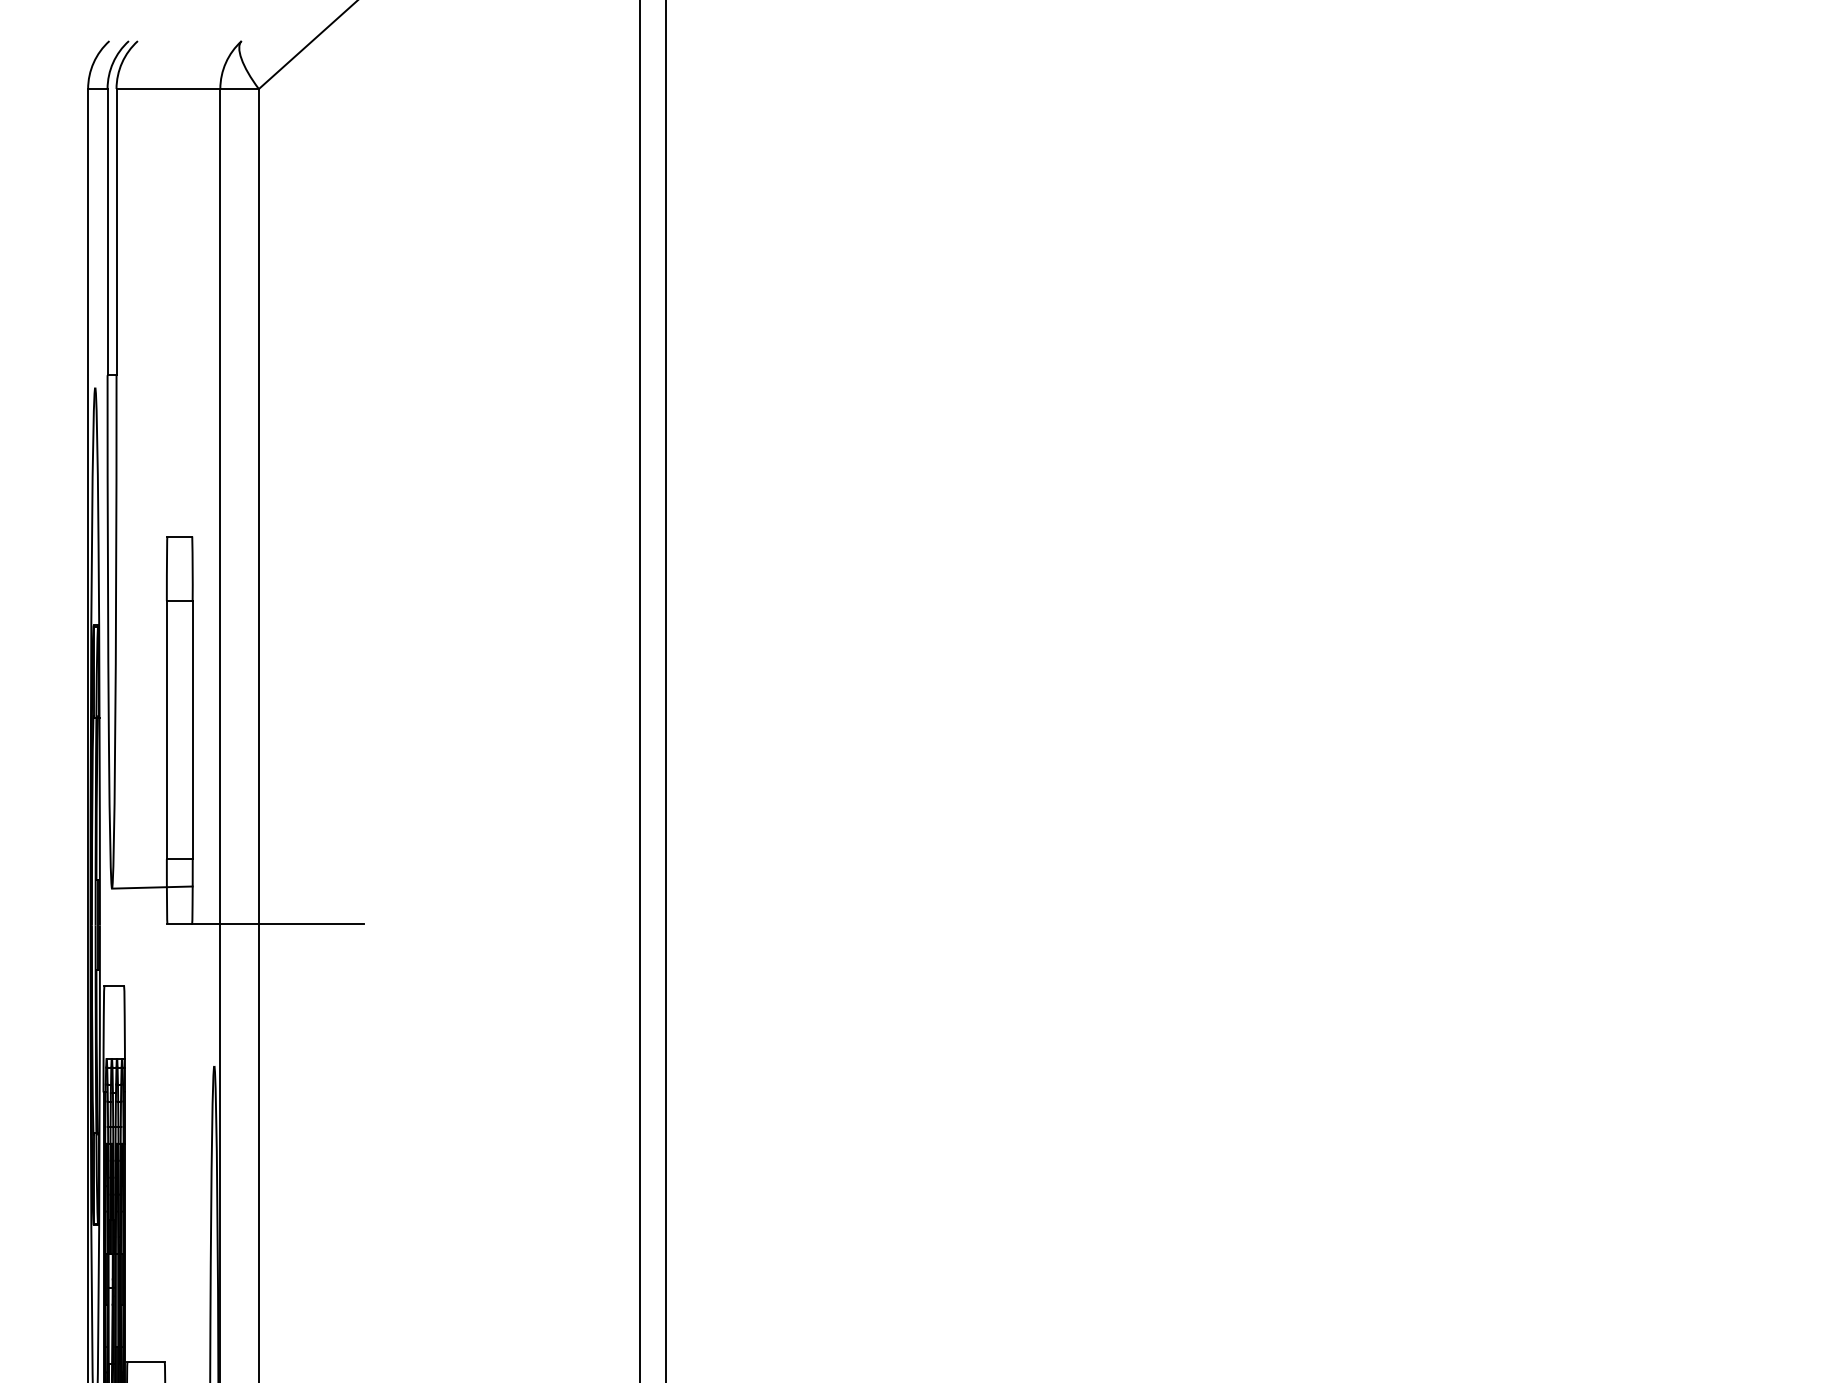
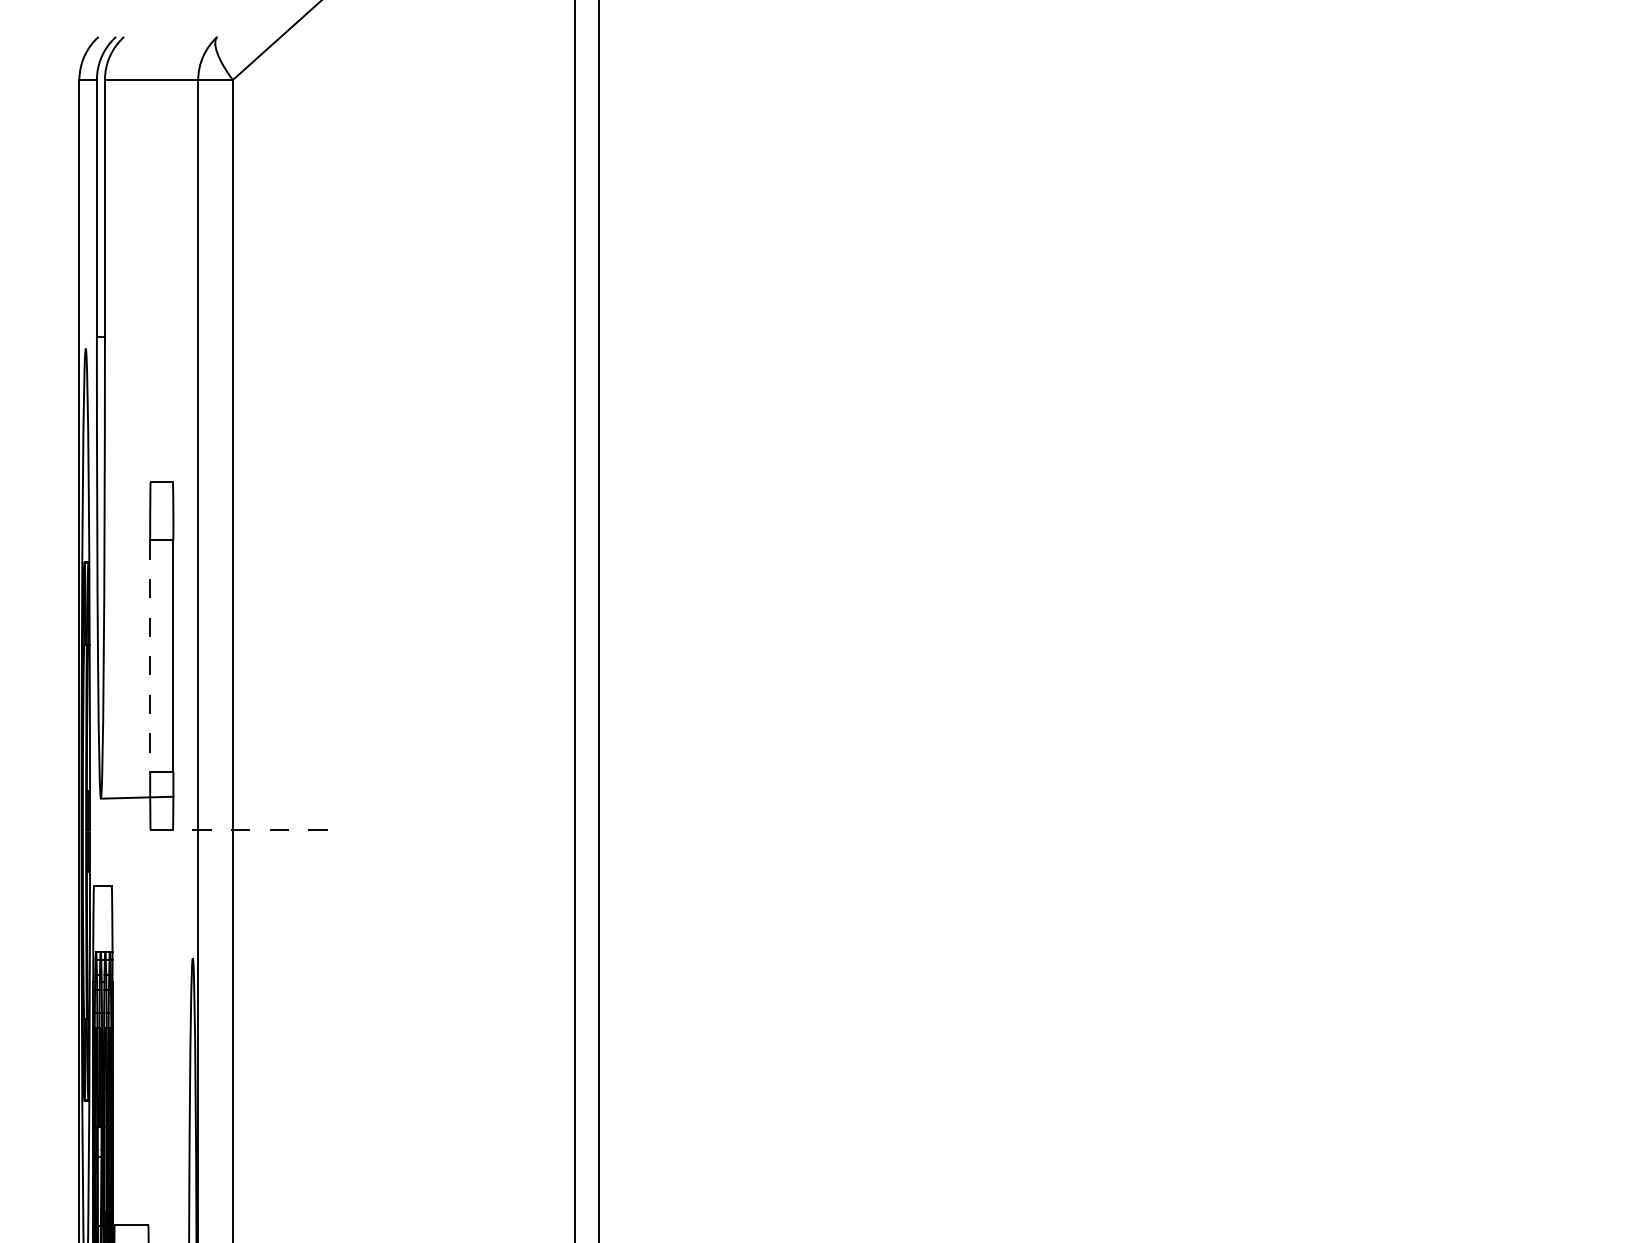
line: (166, 730) -> (149, 656), solid -> dashed
line: (277, 923) -> (249, 830), solid -> dashed

